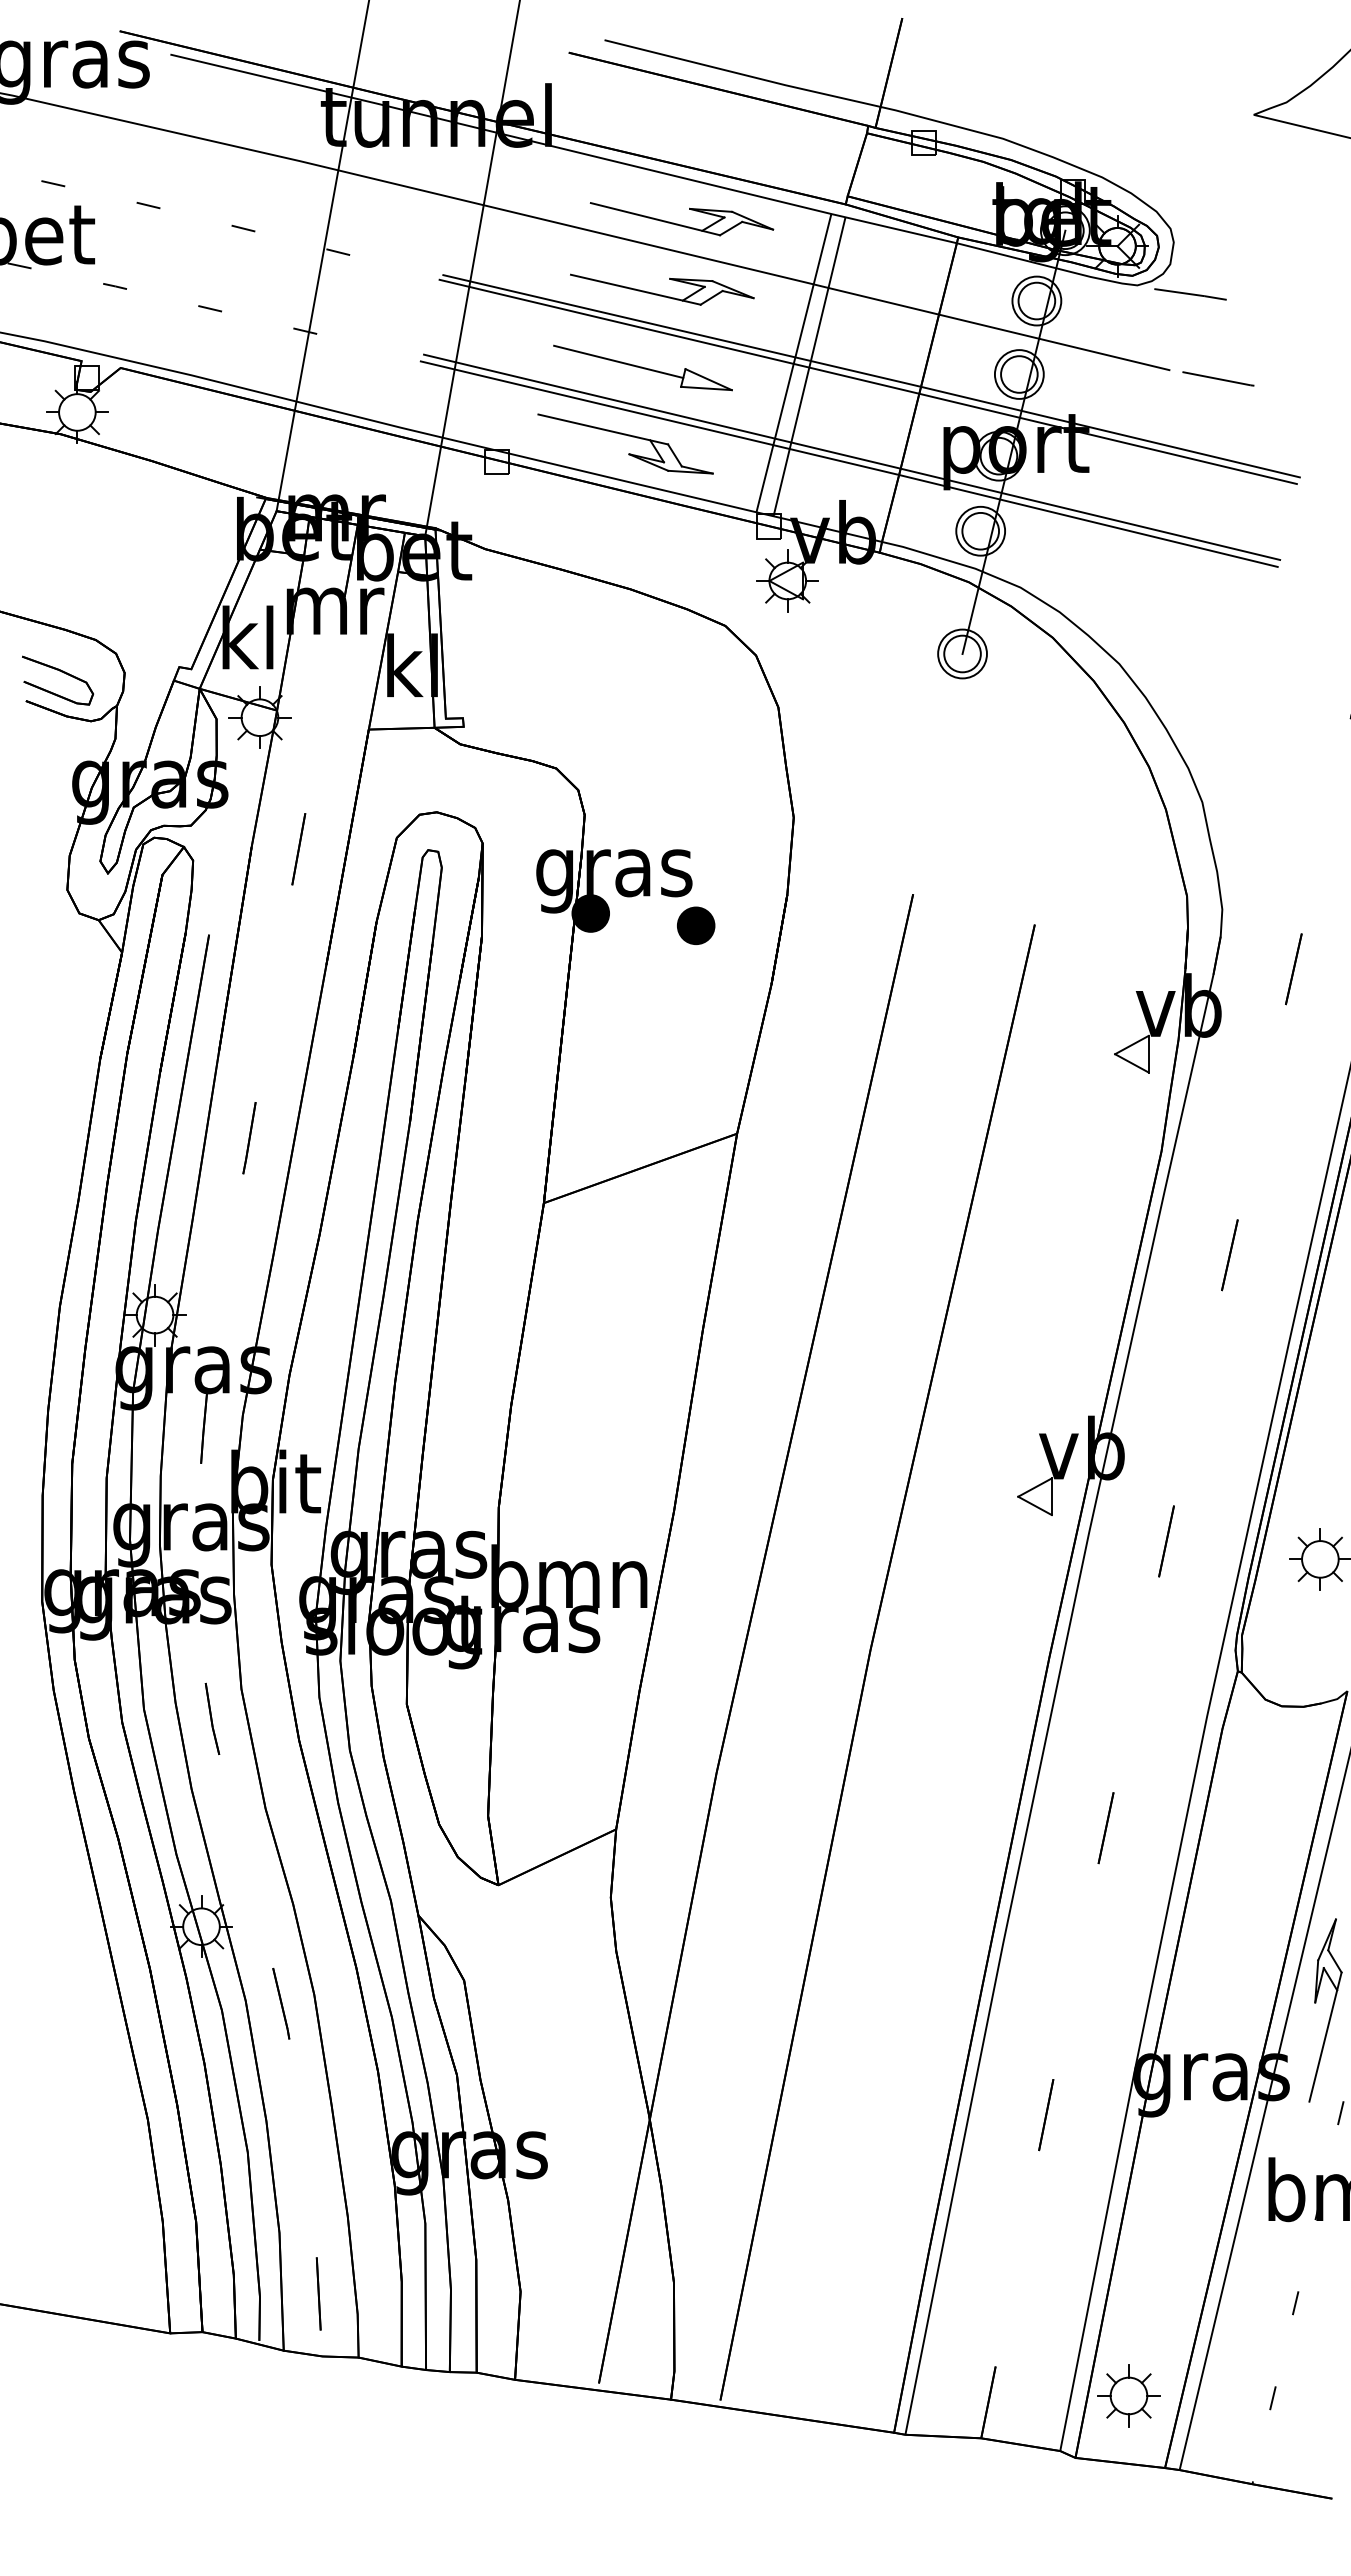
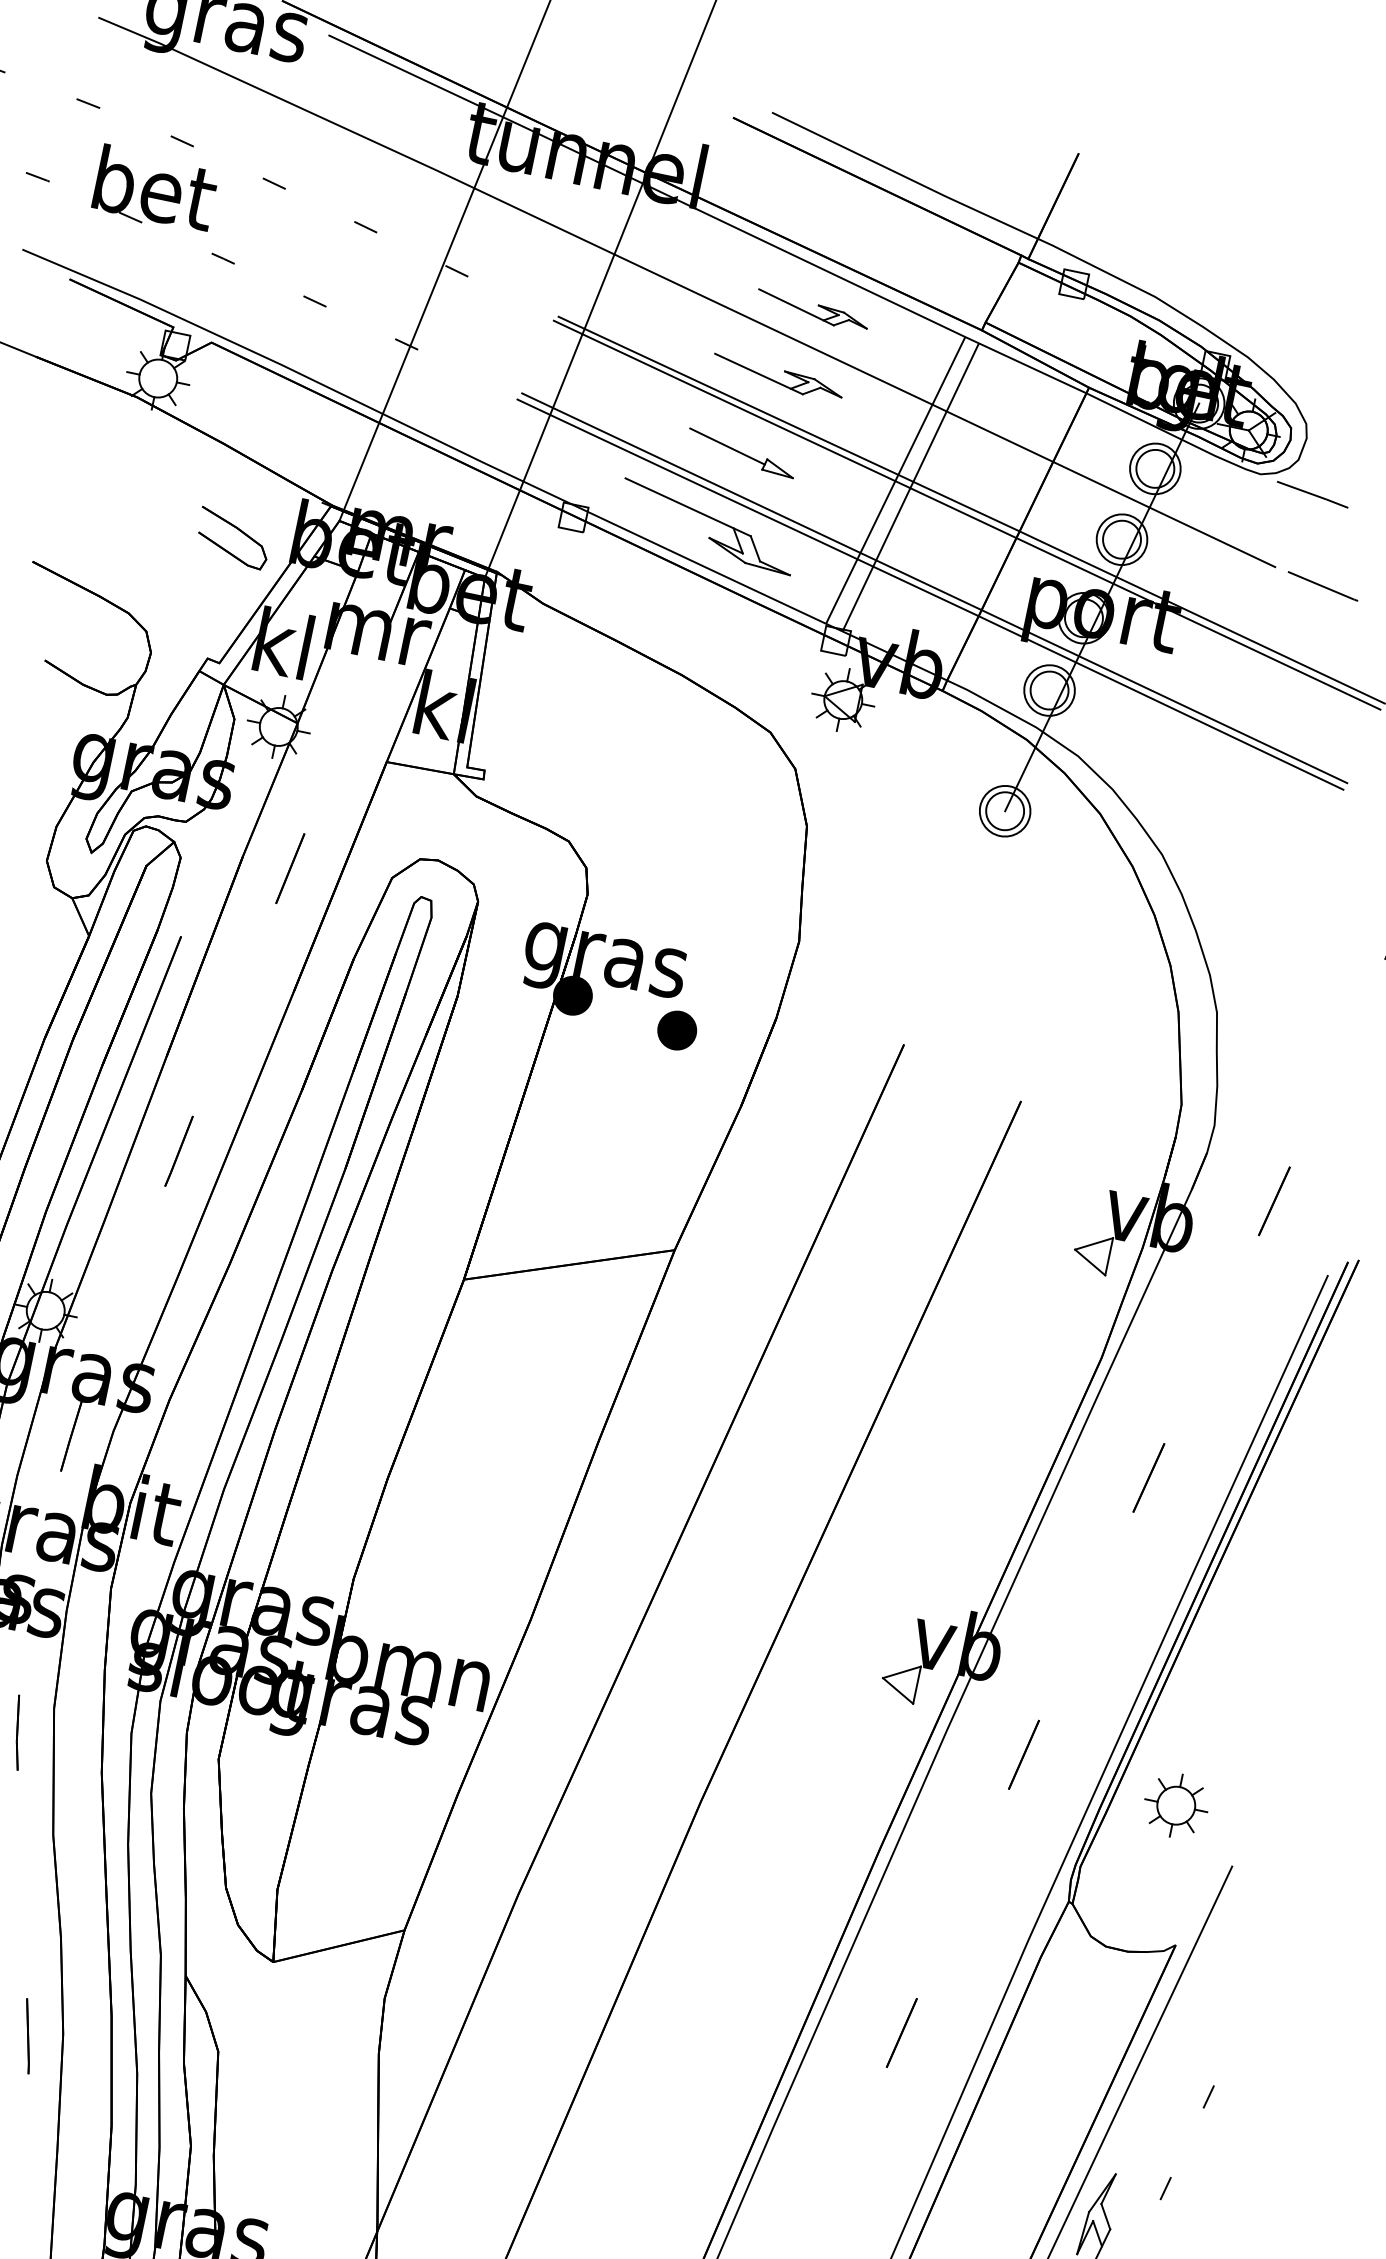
part: (681, 219) -> (812, 310), size x0.6
part: (662, 289) -> (777, 377), size x0.7
part: (642, 367) -> (741, 452), size x0.6
part: (61, 672) -> (238, 530), moved

